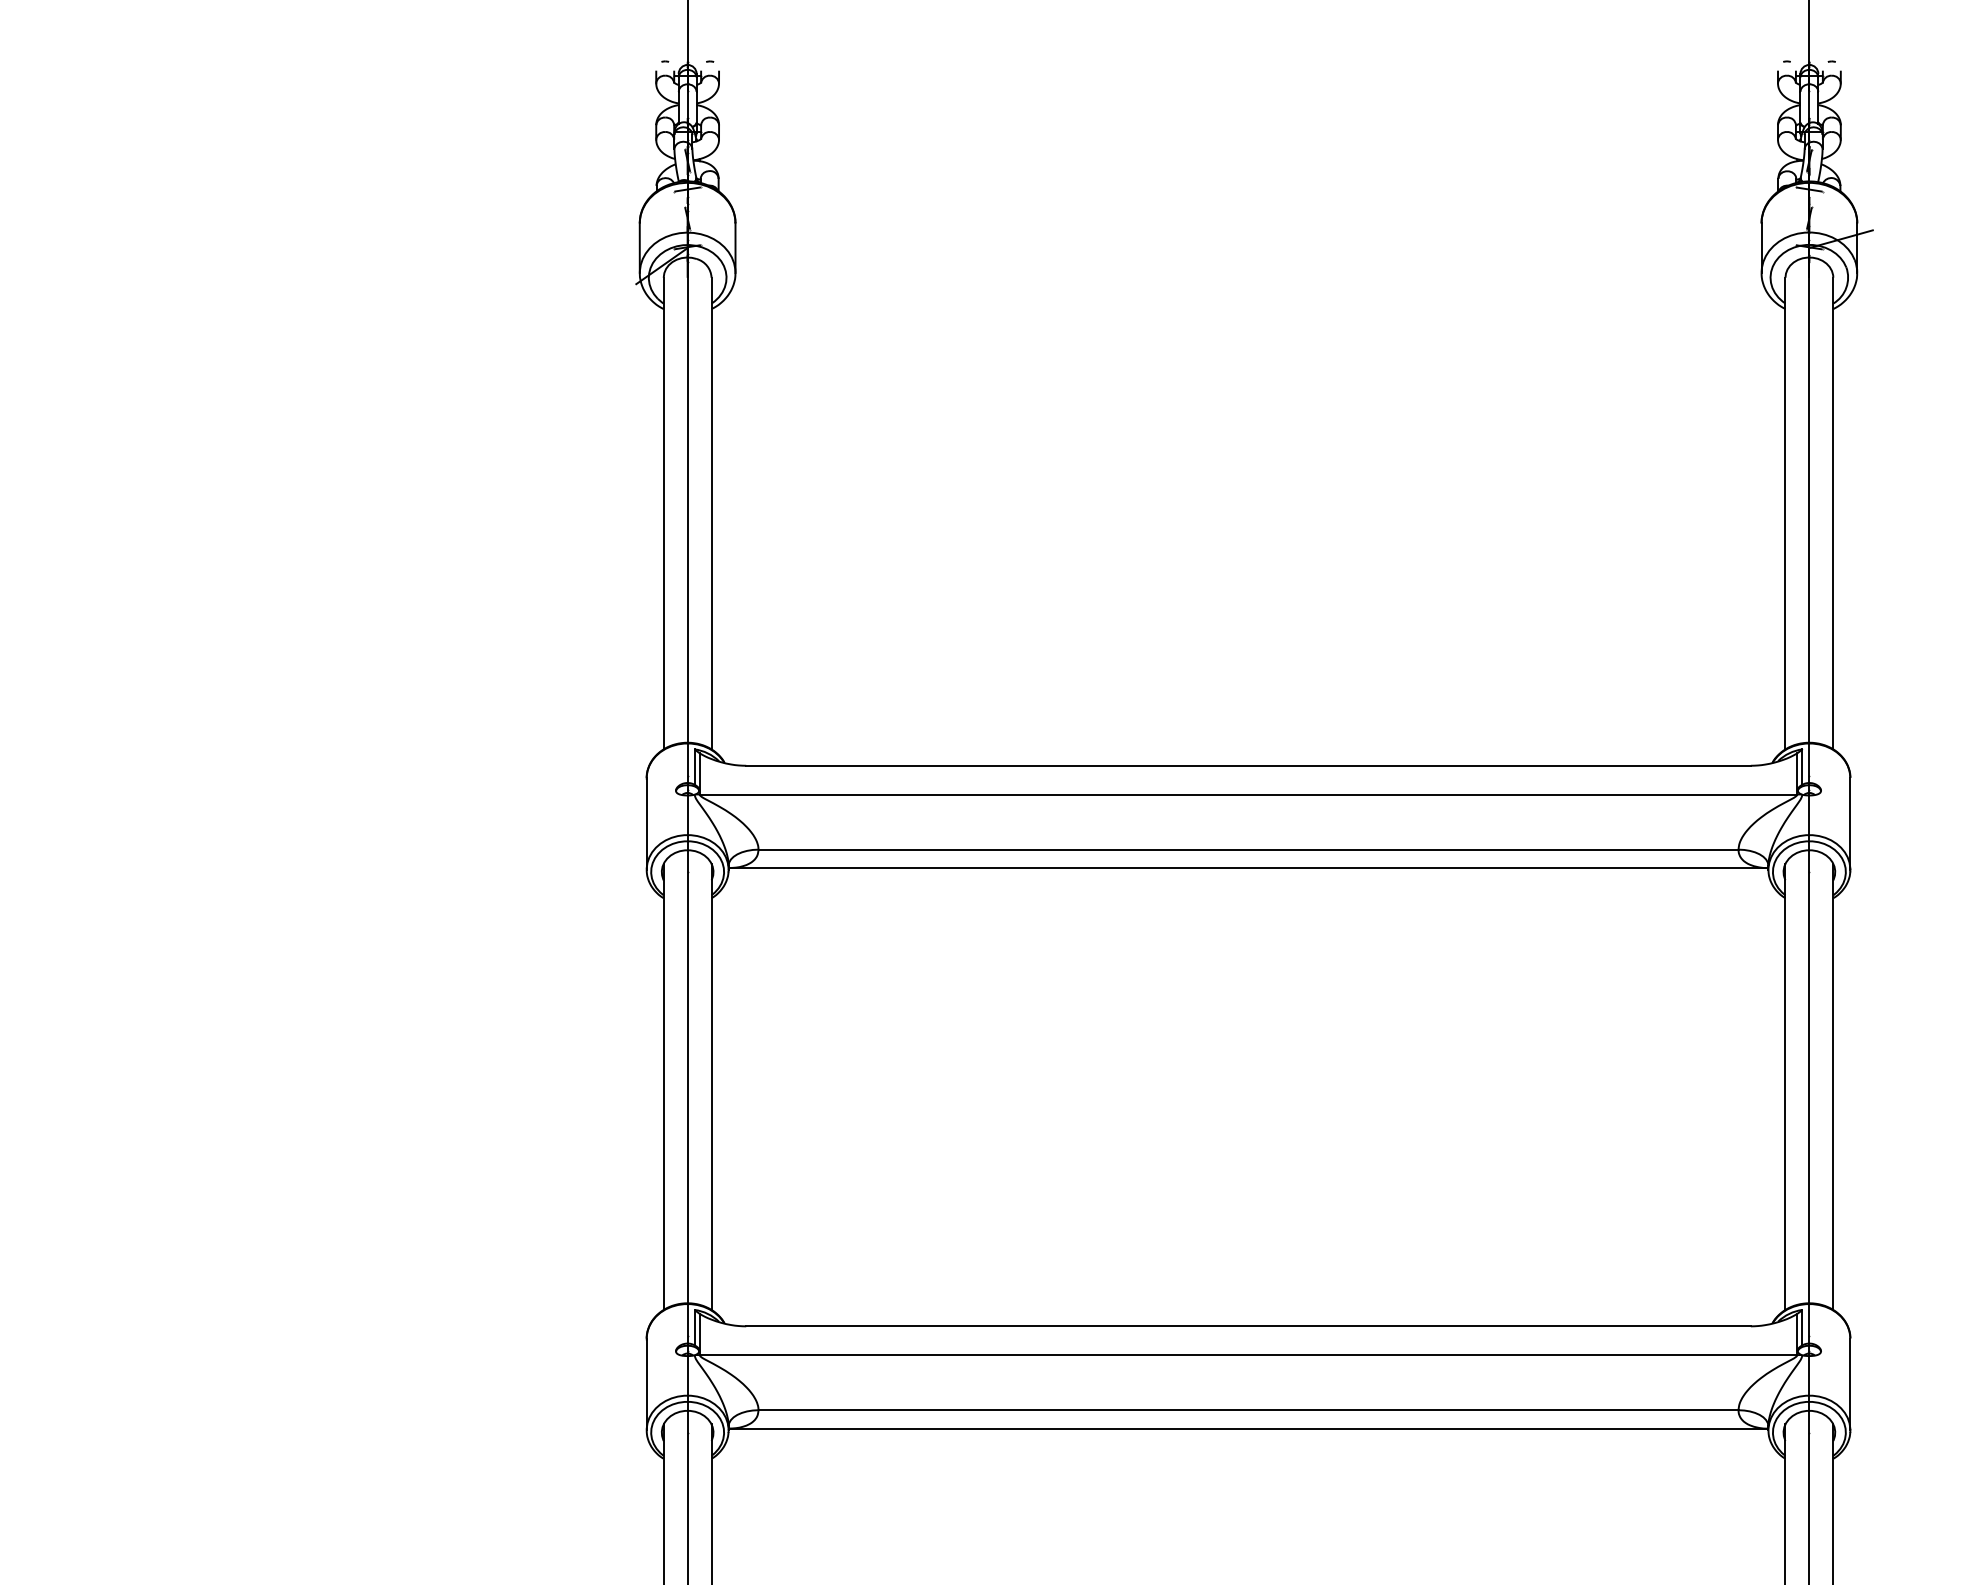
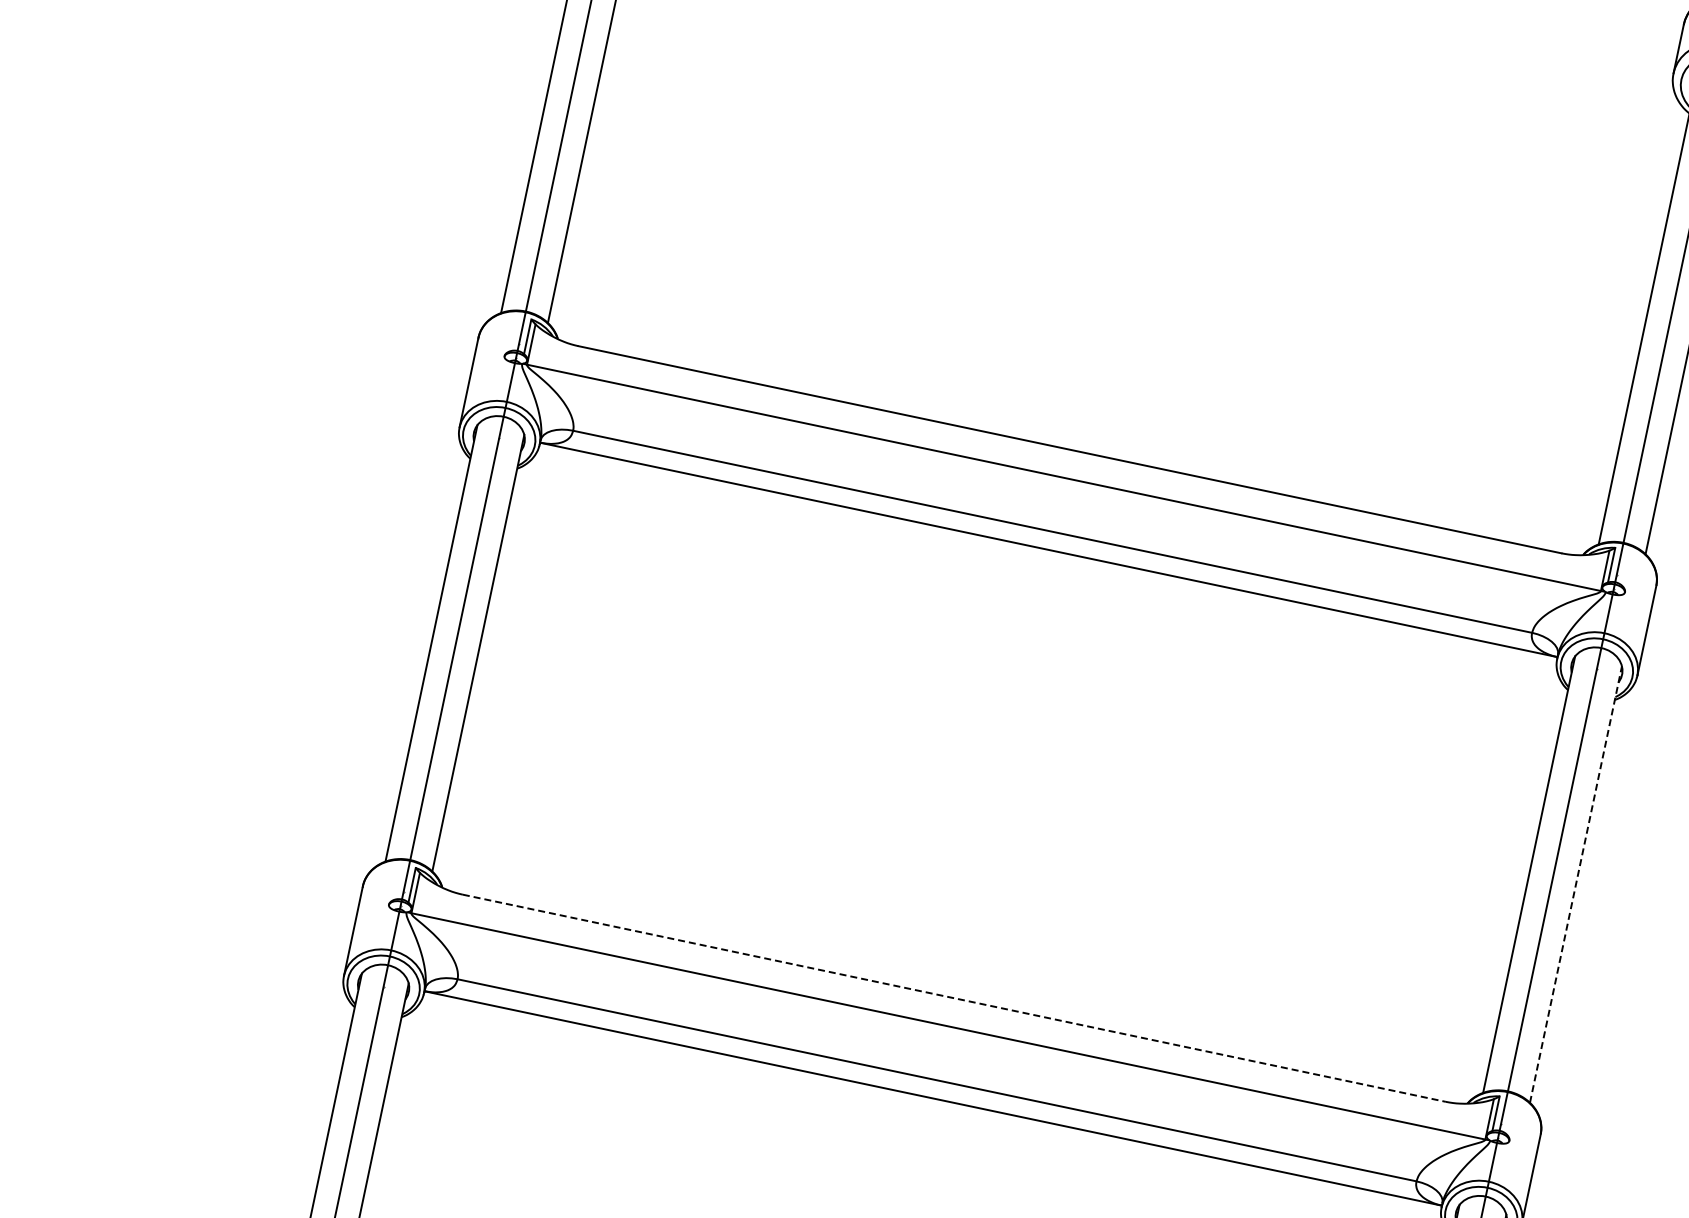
line: (1833, 1086) -> (1576, 884), solid -> dashed
line: (1249, 1326) -> (955, 998), solid -> dashed

